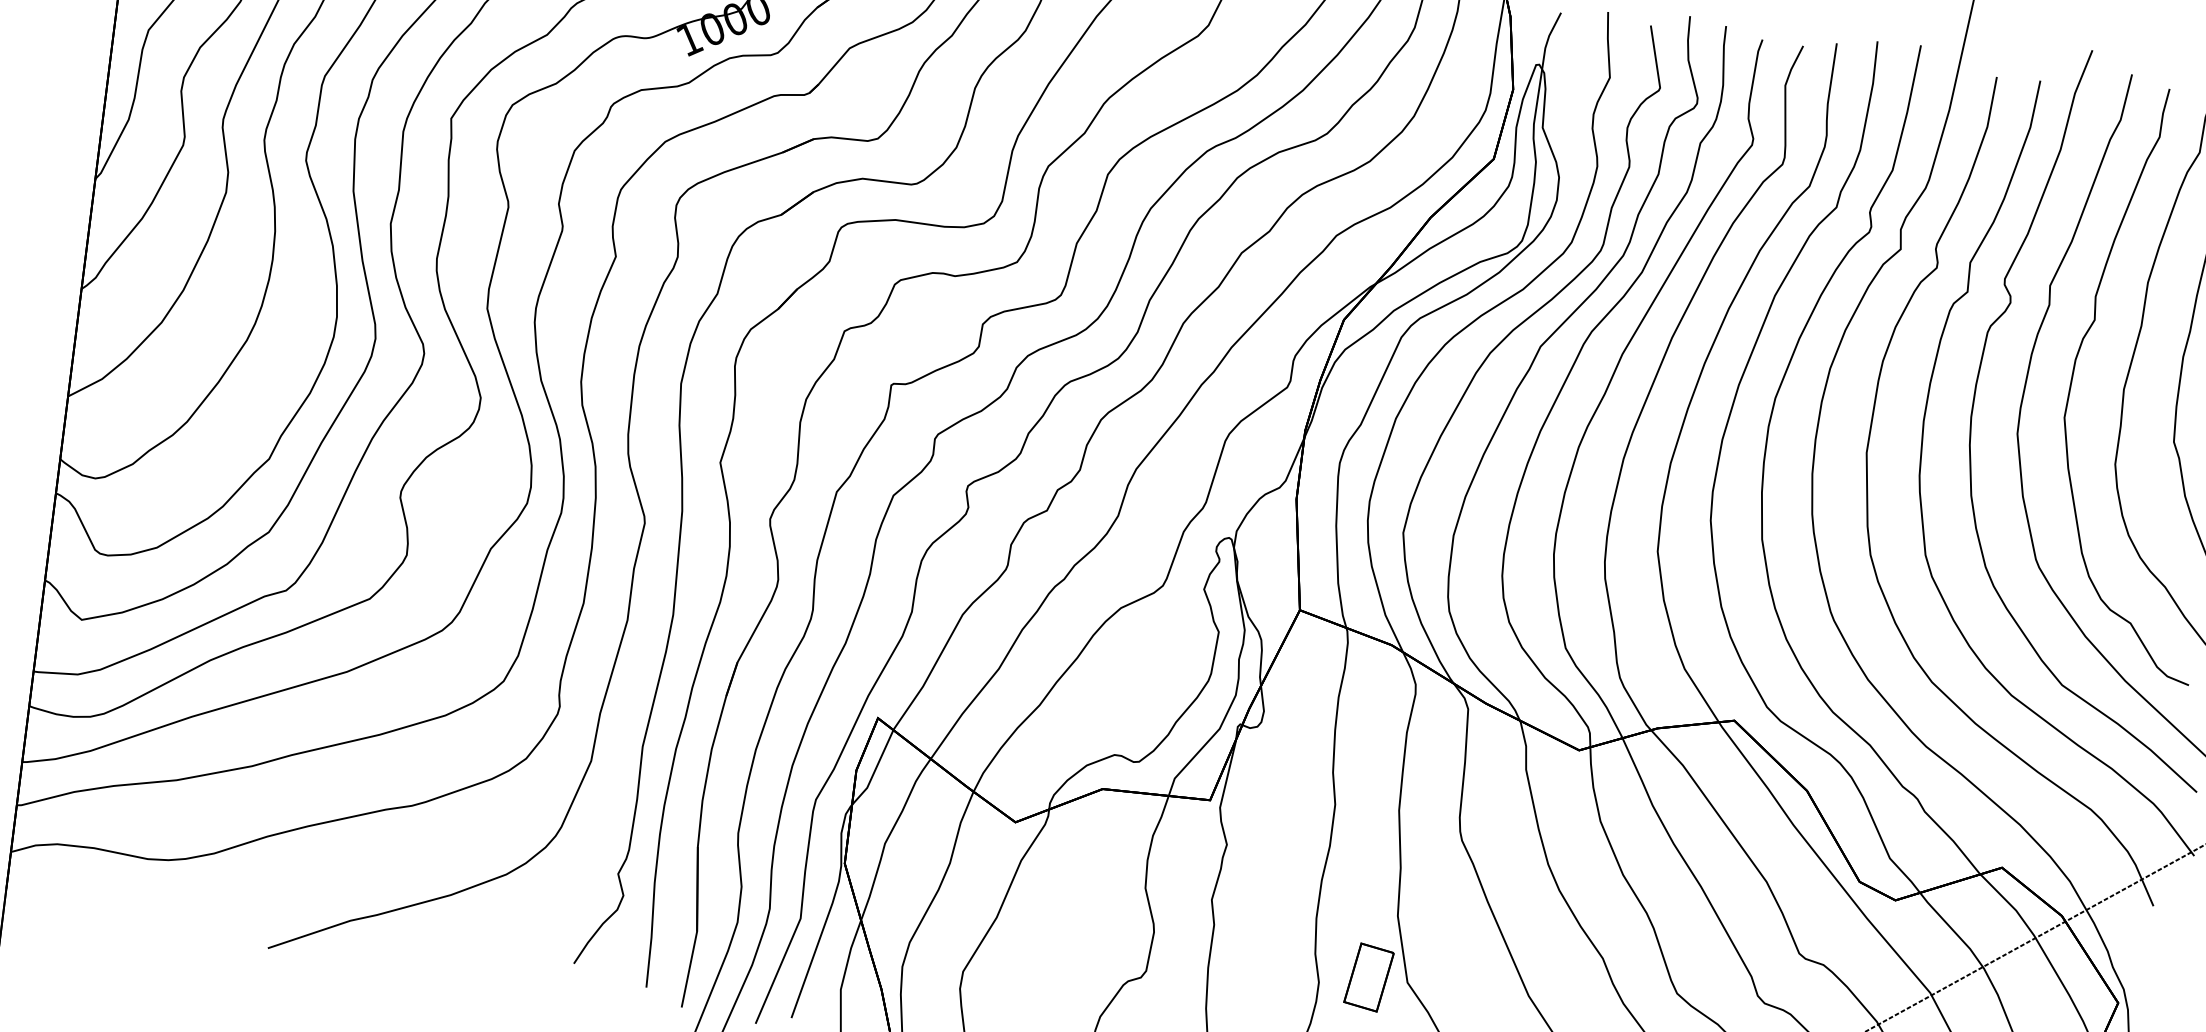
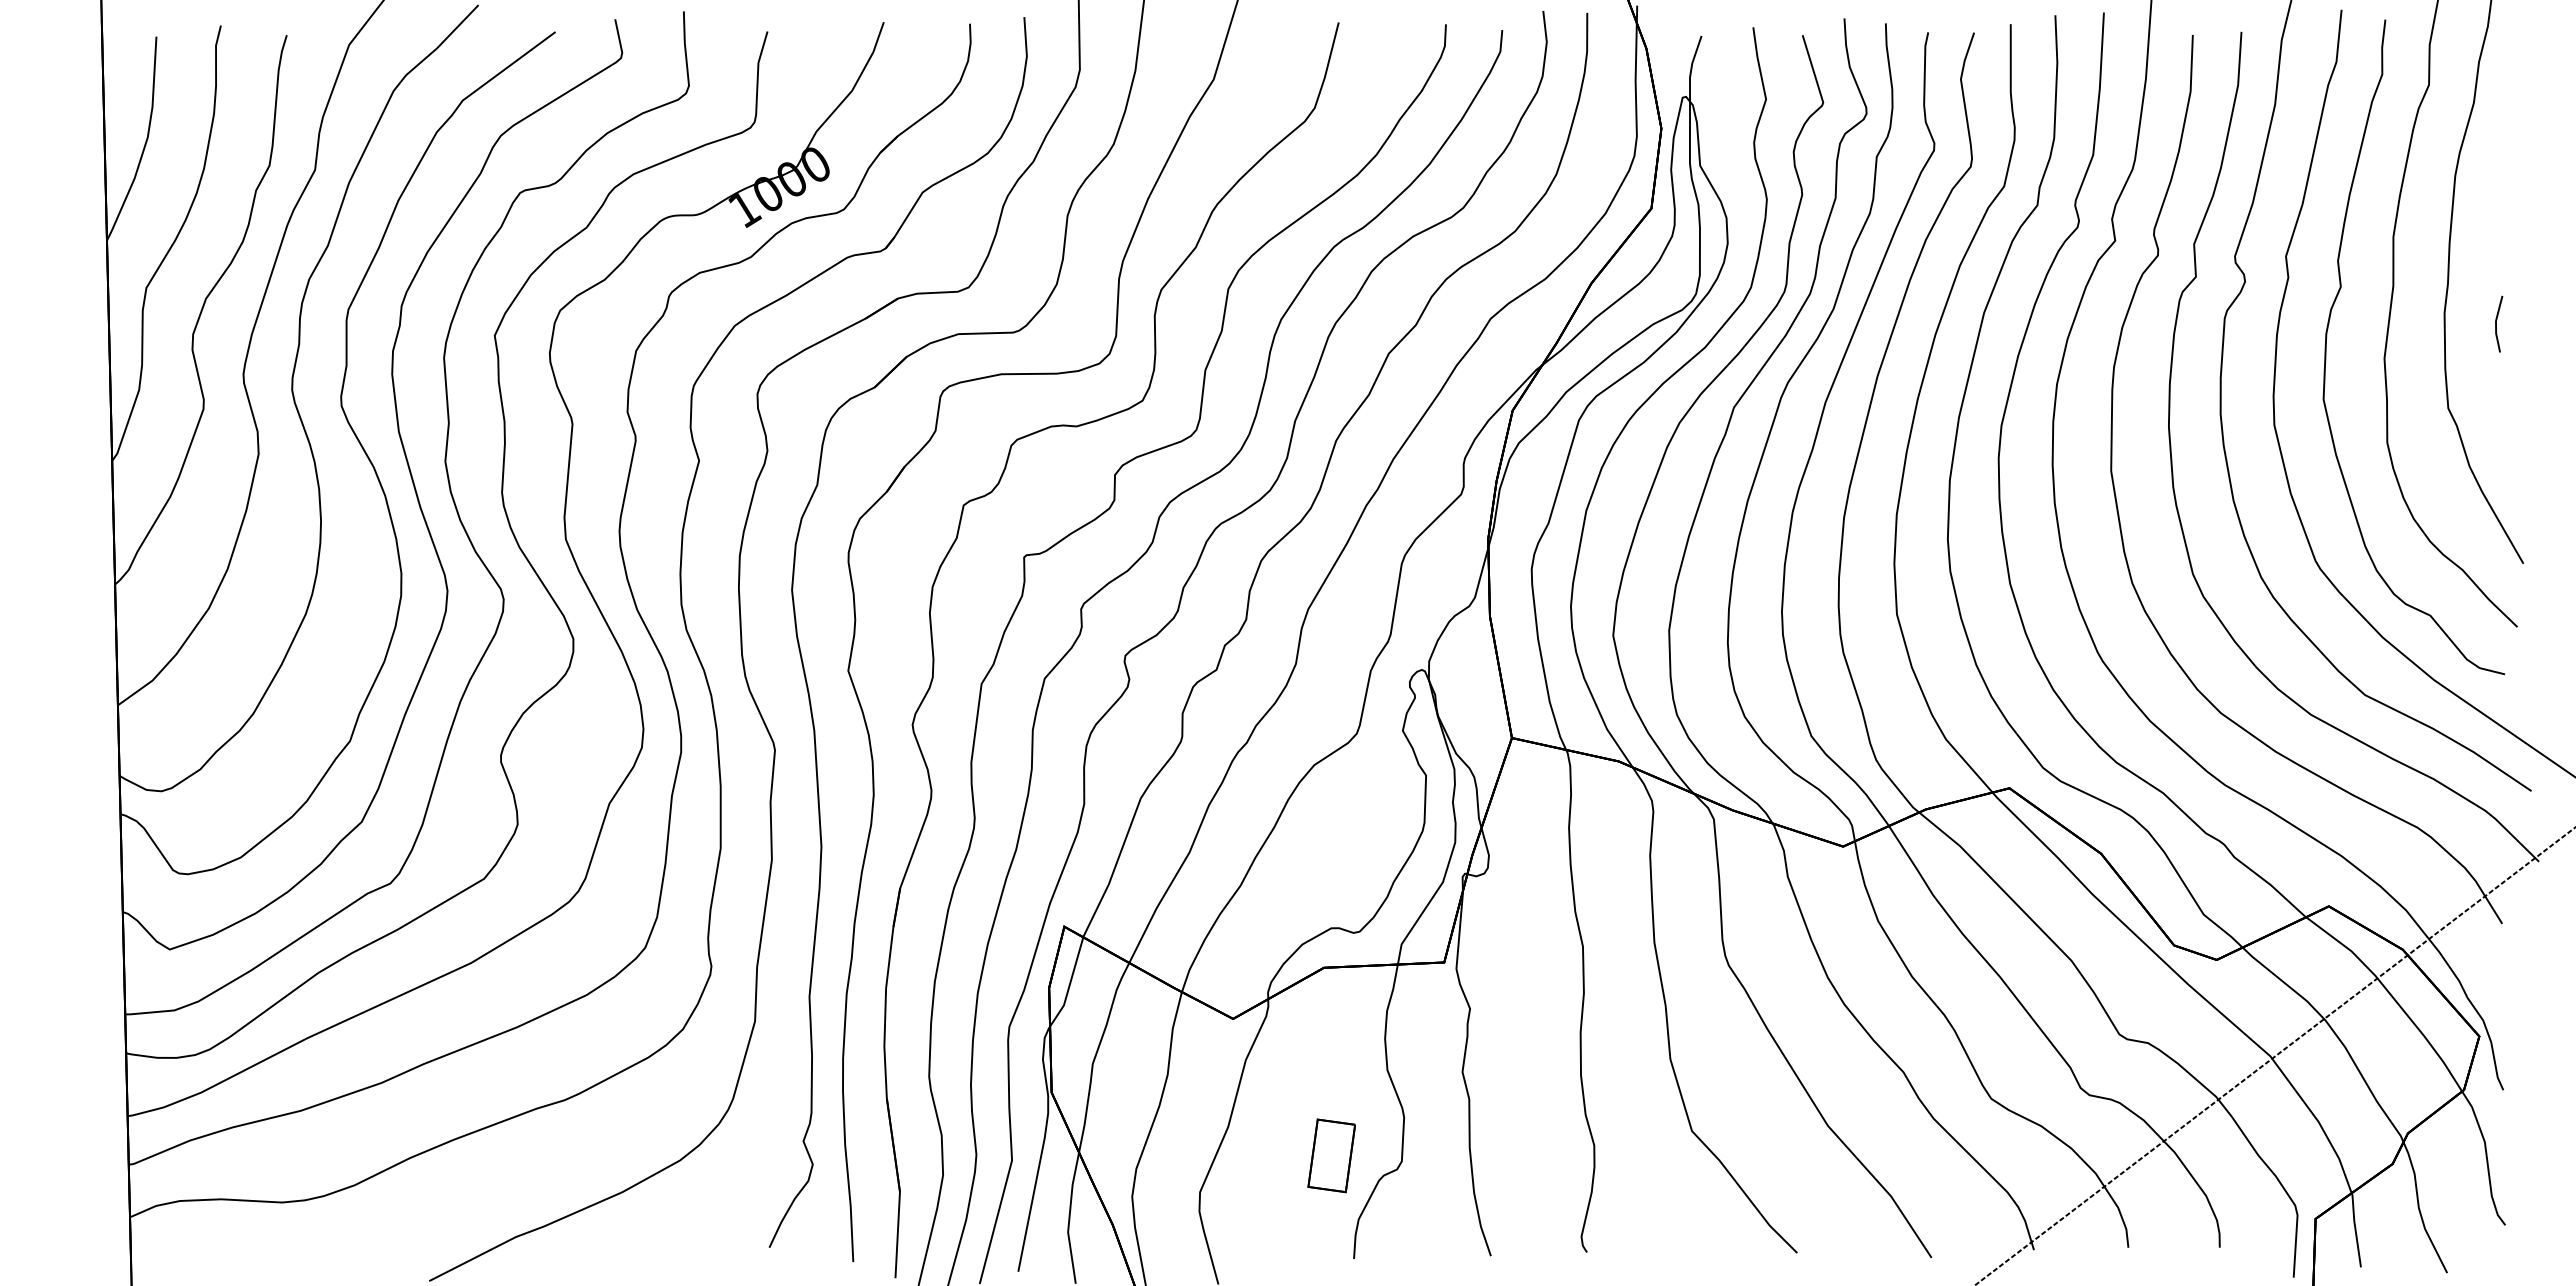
part: (1368, 977) -> (1331, 1155), moved

